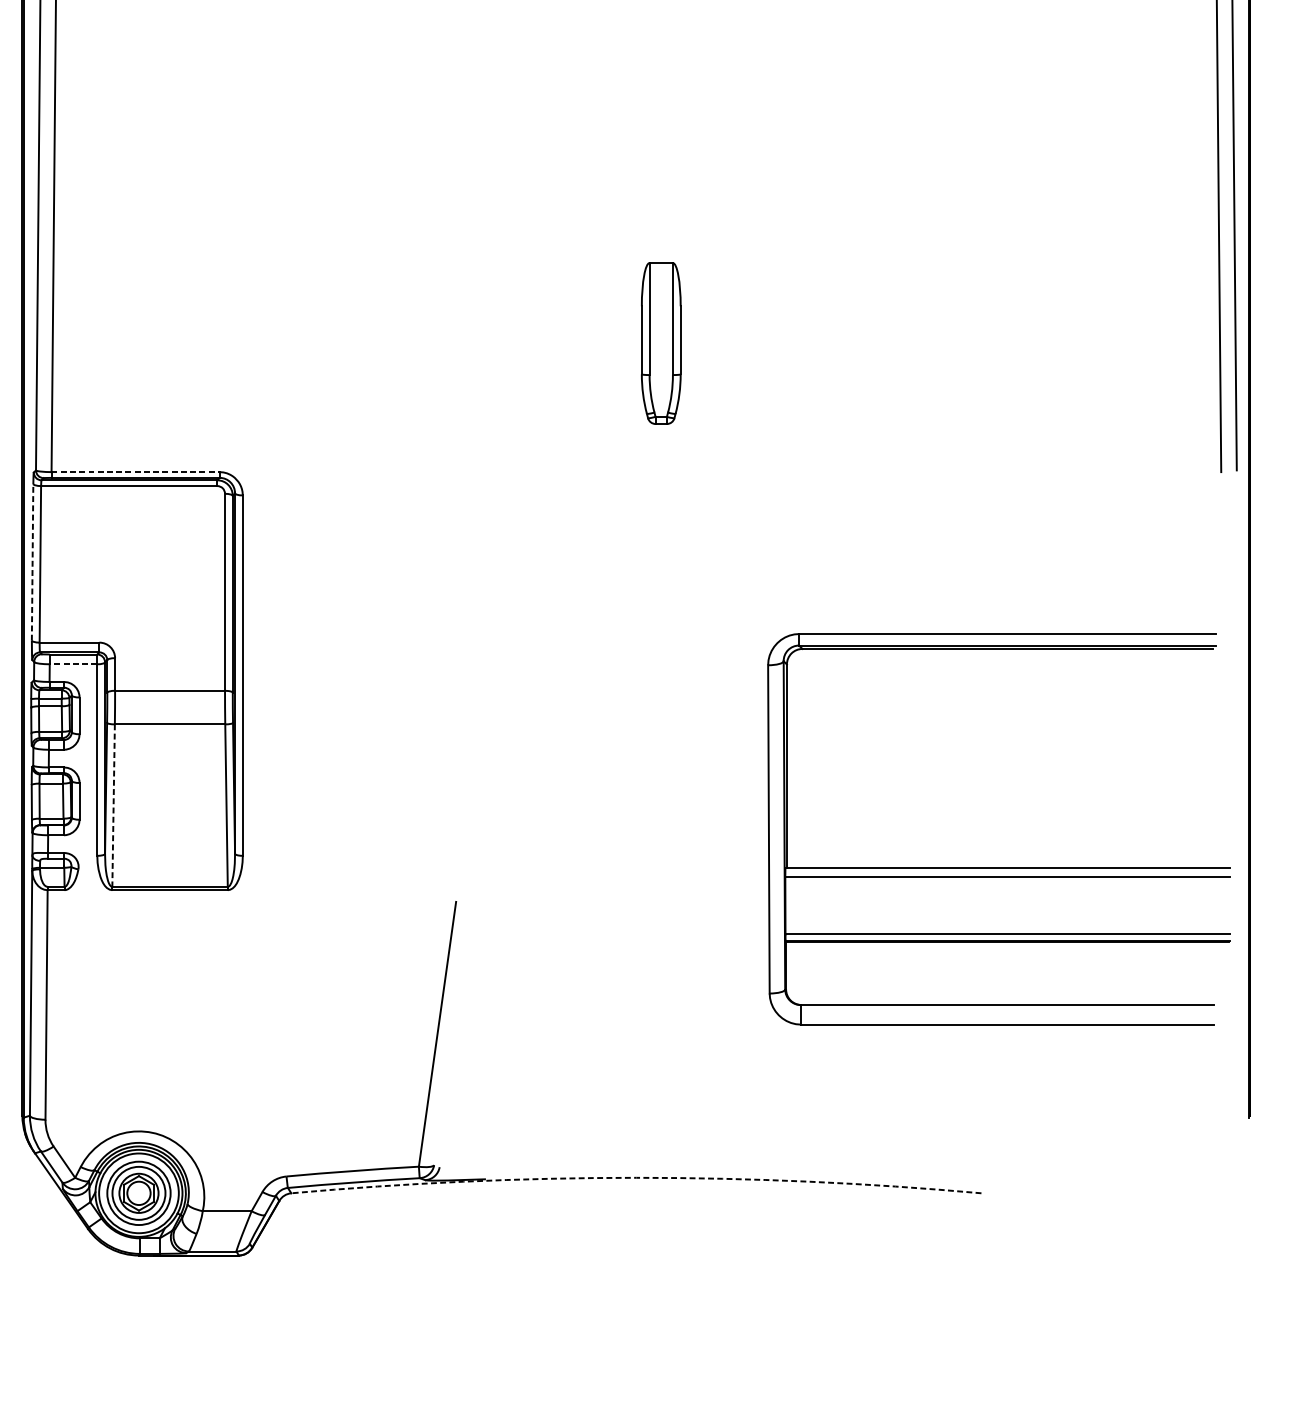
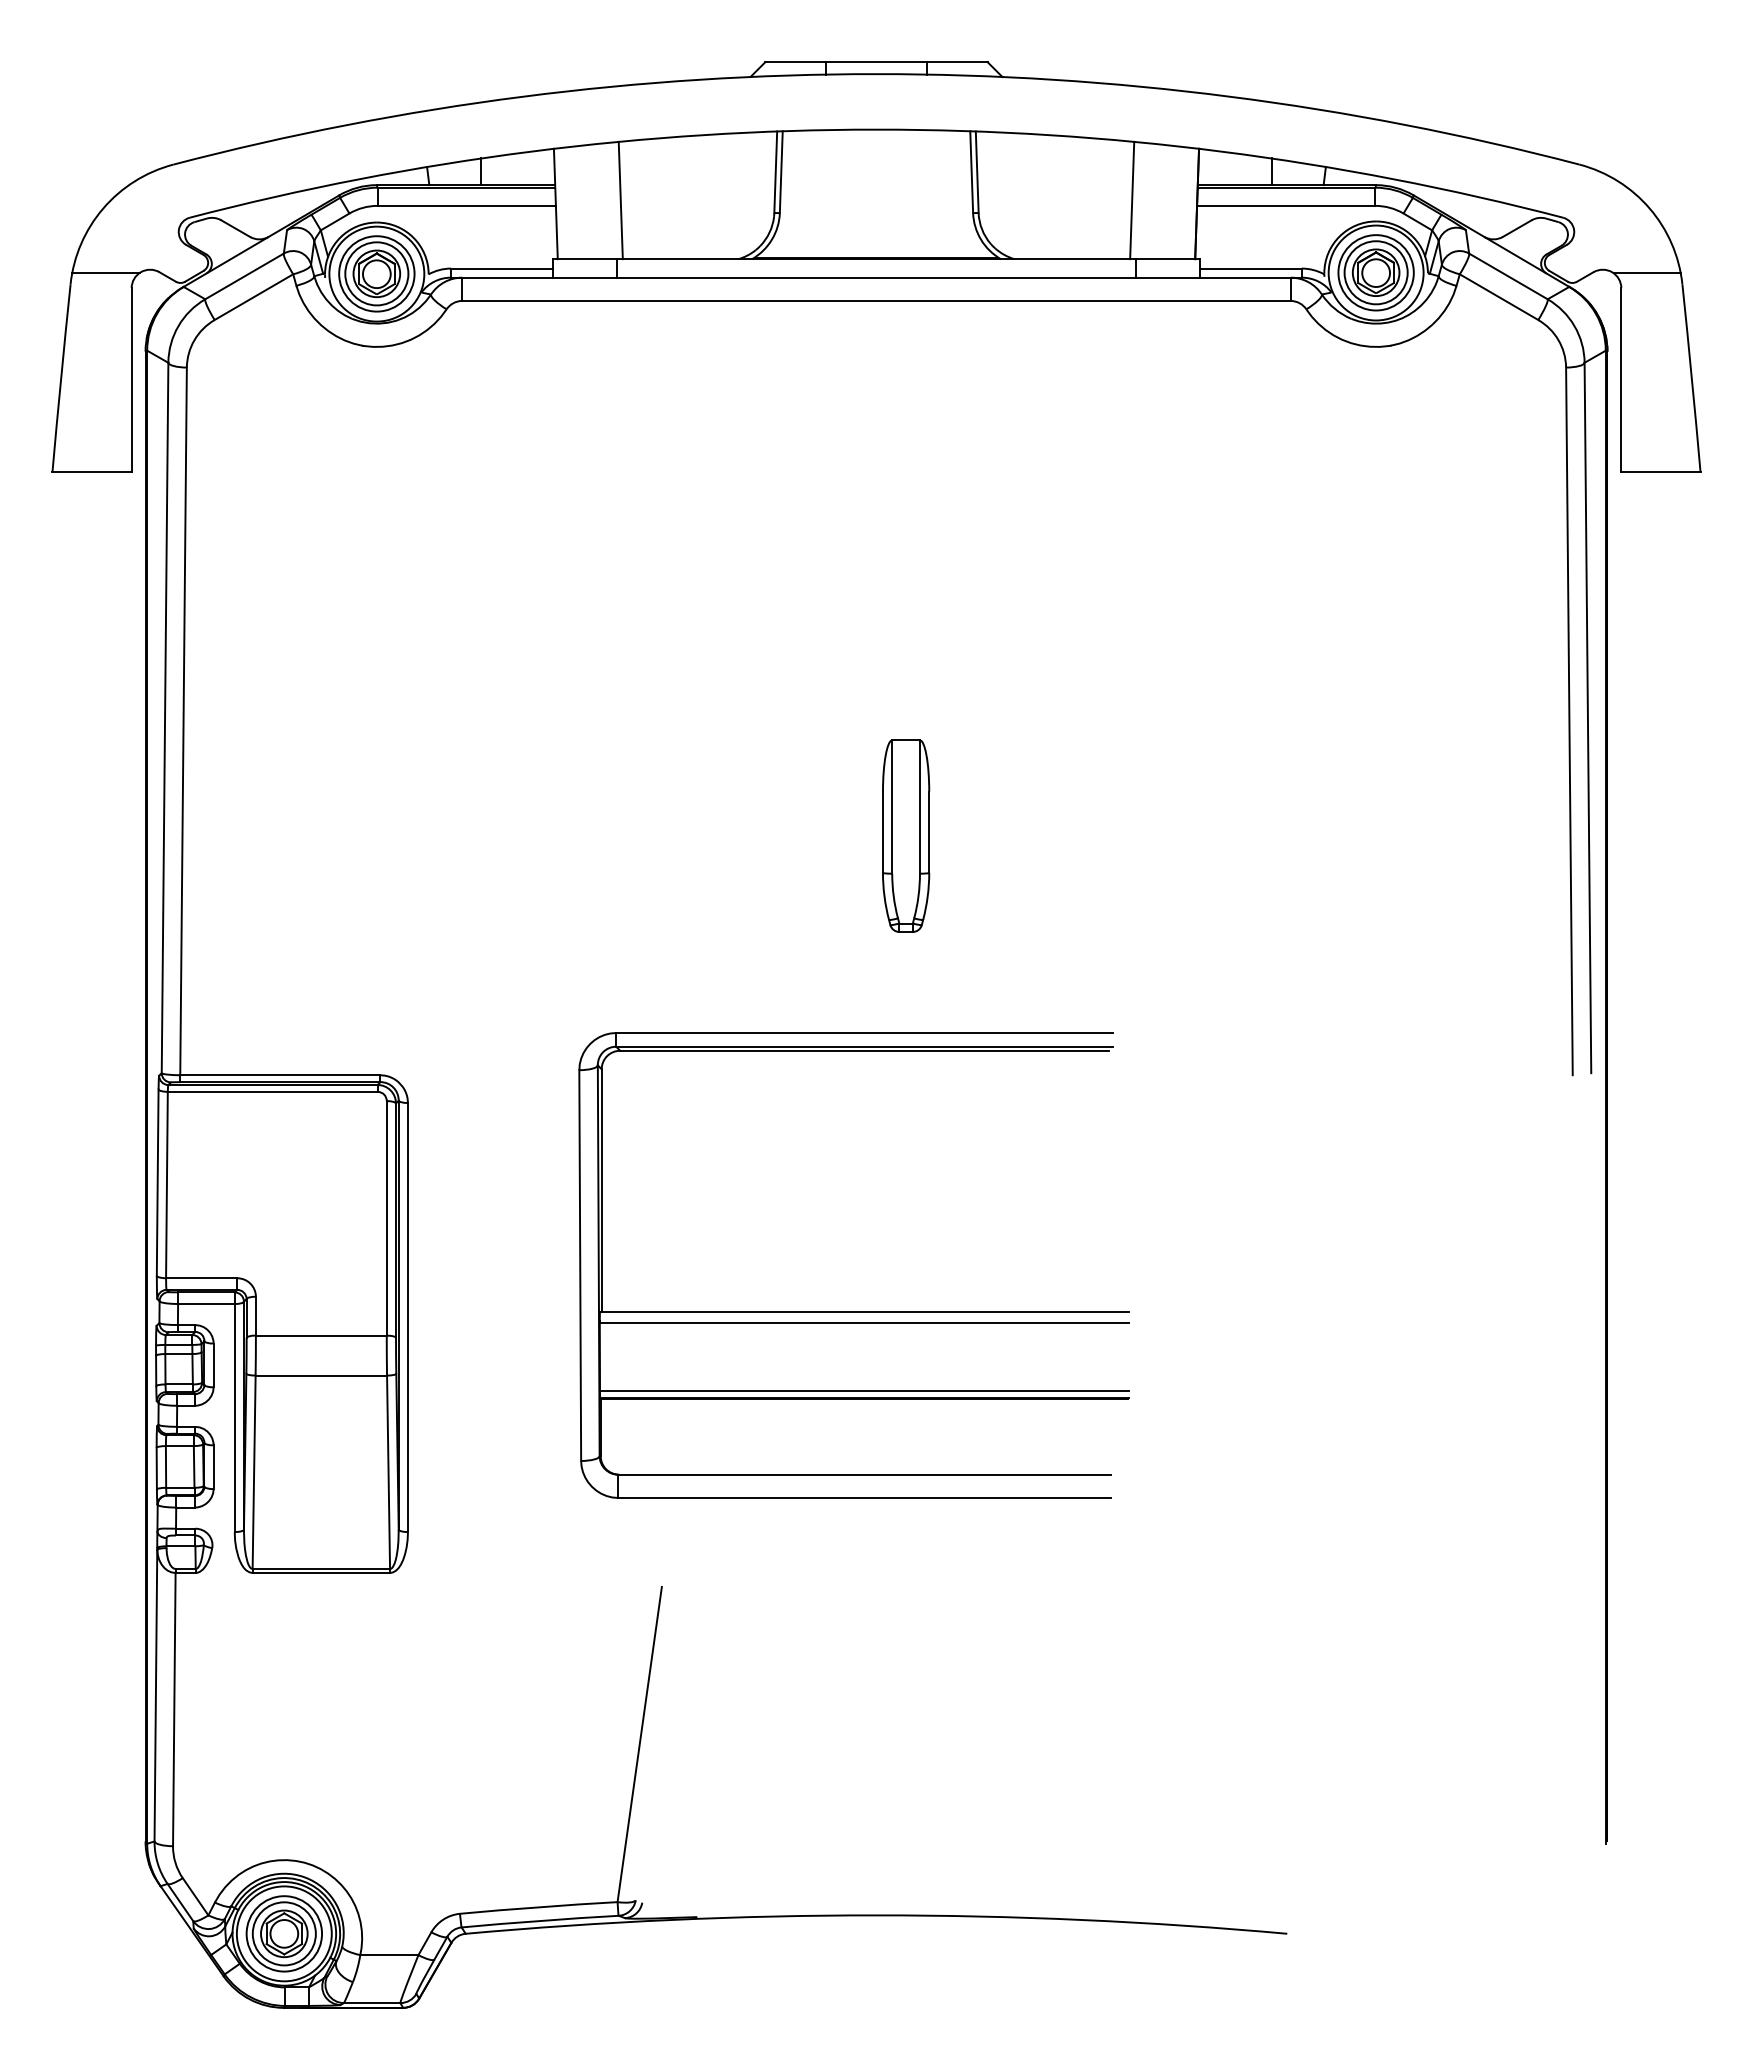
part: (661, 342) -> (906, 835), moved
line: (135, 472) -> (280, 1075), dashed -> solid
line: (32, 562) -> (157, 1182), dashed -> solid
line: (72, 664) -> (205, 1304), dashed -> solid
line: (113, 805) -> (254, 1472), dashed -> solid
part: (998, 867) -> (853, 1311), moved
arc: (636, 1177) -> (876, 1915), dashed -> solid

